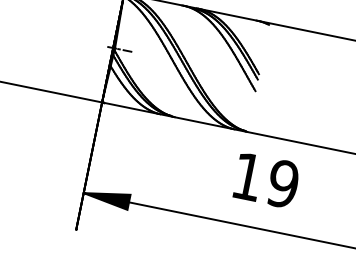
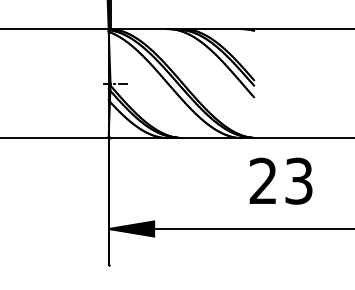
text: (264, 179) -> (280, 180), 19 -> 23

